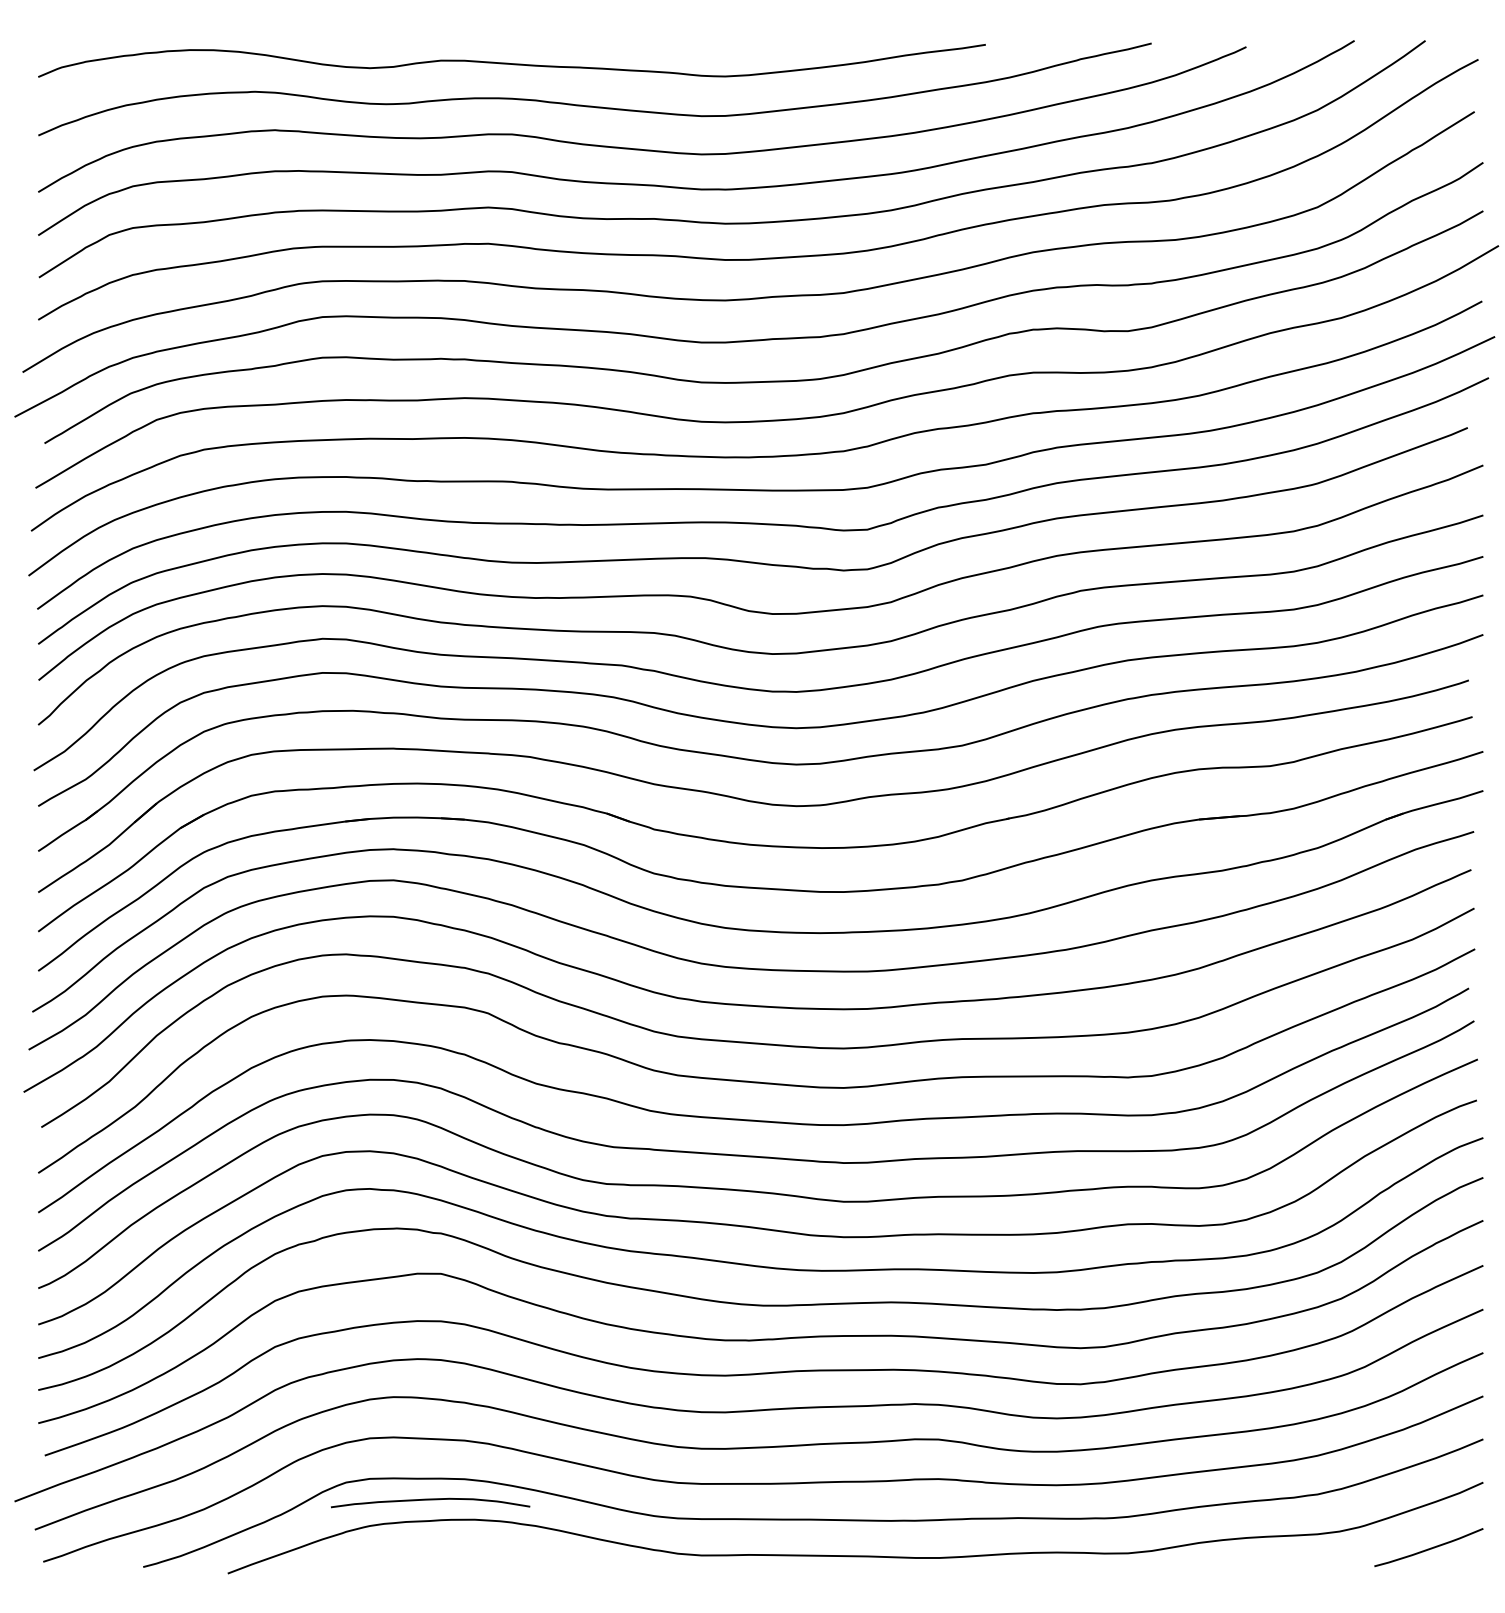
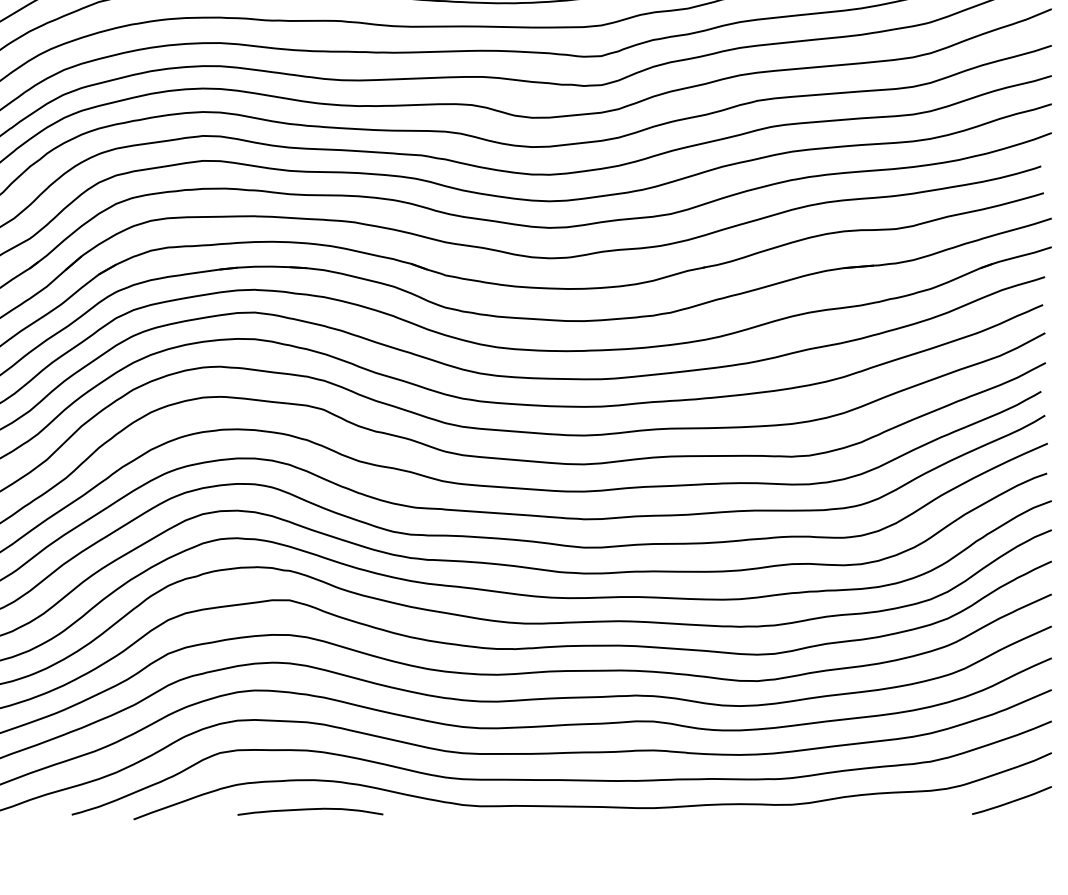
curve: (430, 1500) -> (310, 809), moved

